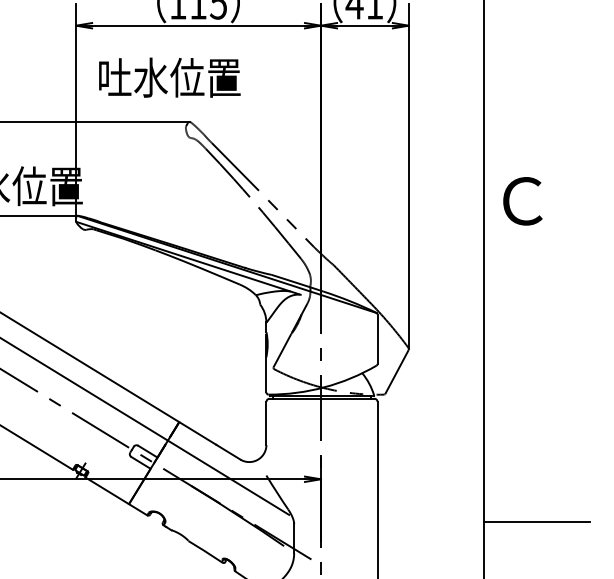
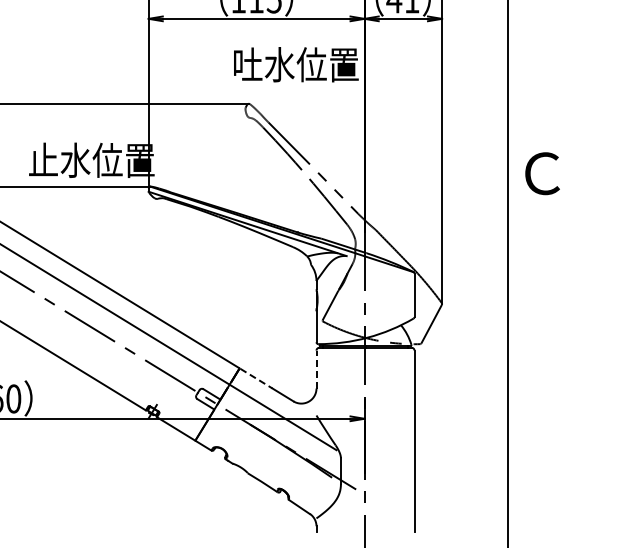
text: (170, 77) -> (296, 64), moved
line: (266, 423) -> (316, 369), solid -> dashed
line: (198, 433) -> (256, 378), solid -> dashed
line: (536, 522) -> (554, 456), removed

